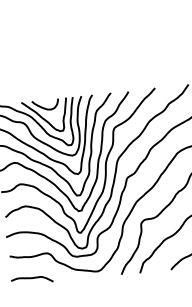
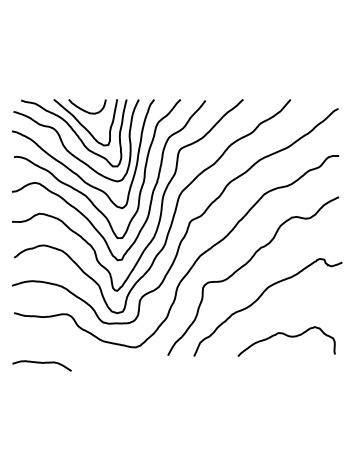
curve: (31, 278) -> (41, 363), moved

